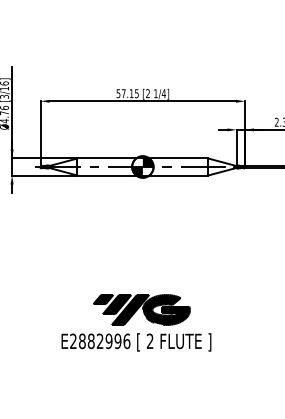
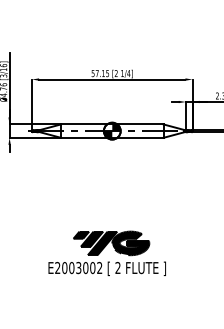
text: (104, 340) -> (82, 267), E2882996 -> E2003002

